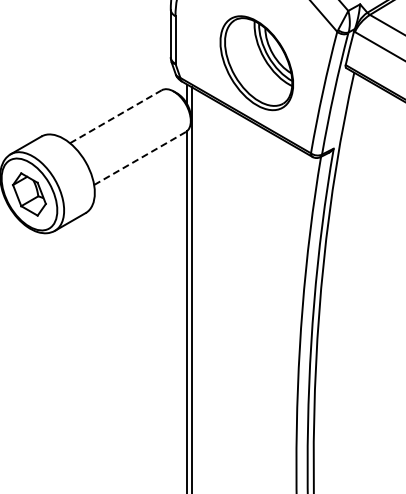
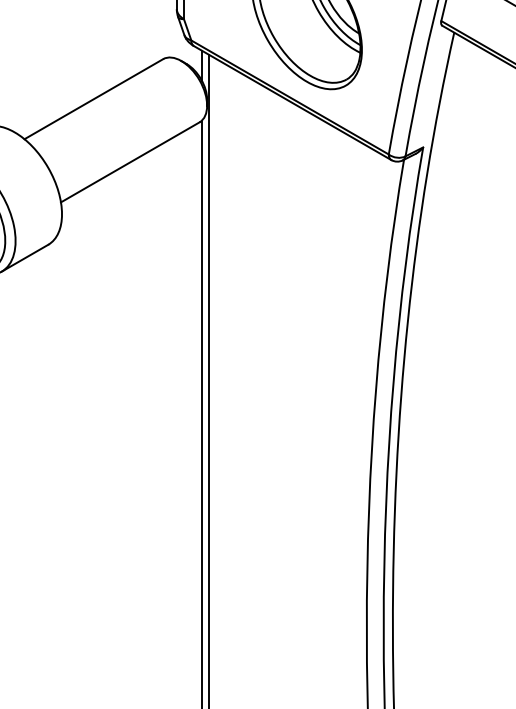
line: (115, 116) -> (93, 98), dashed -> solid
line: (140, 158) -> (131, 162), dashed -> solid

